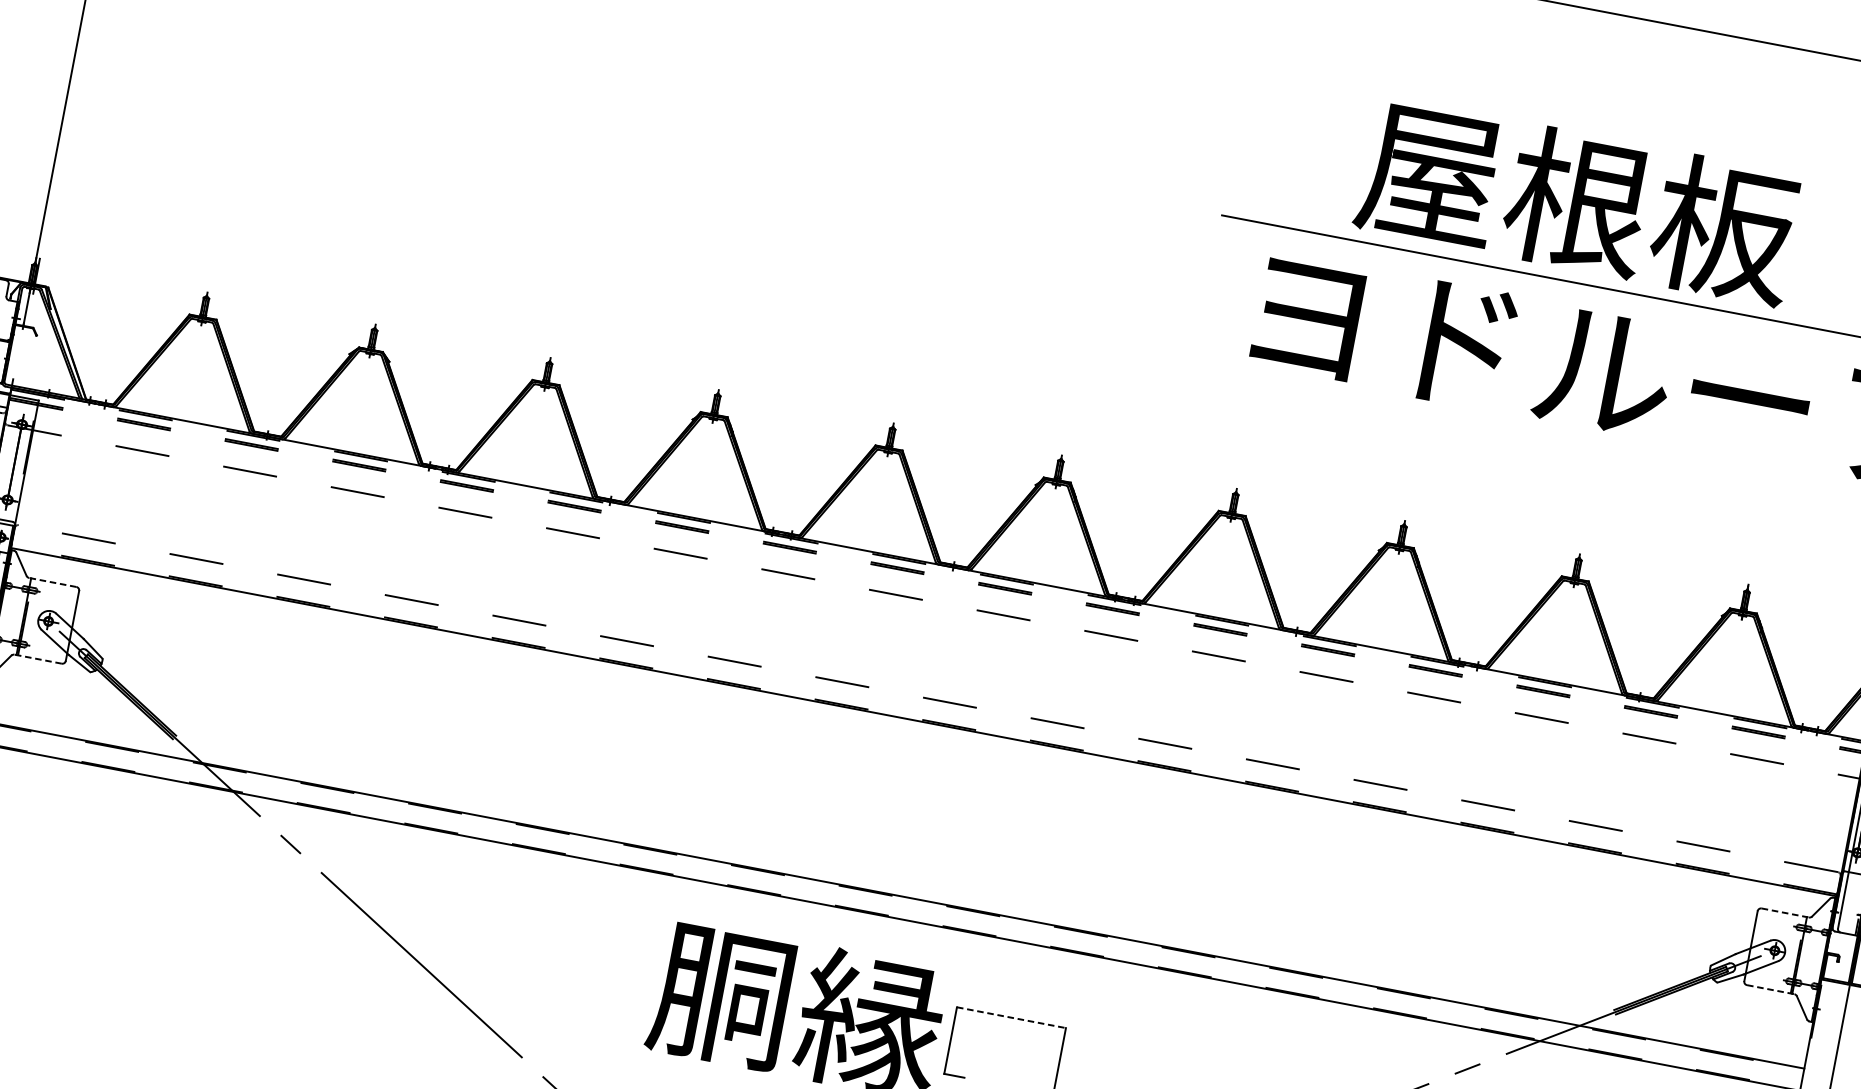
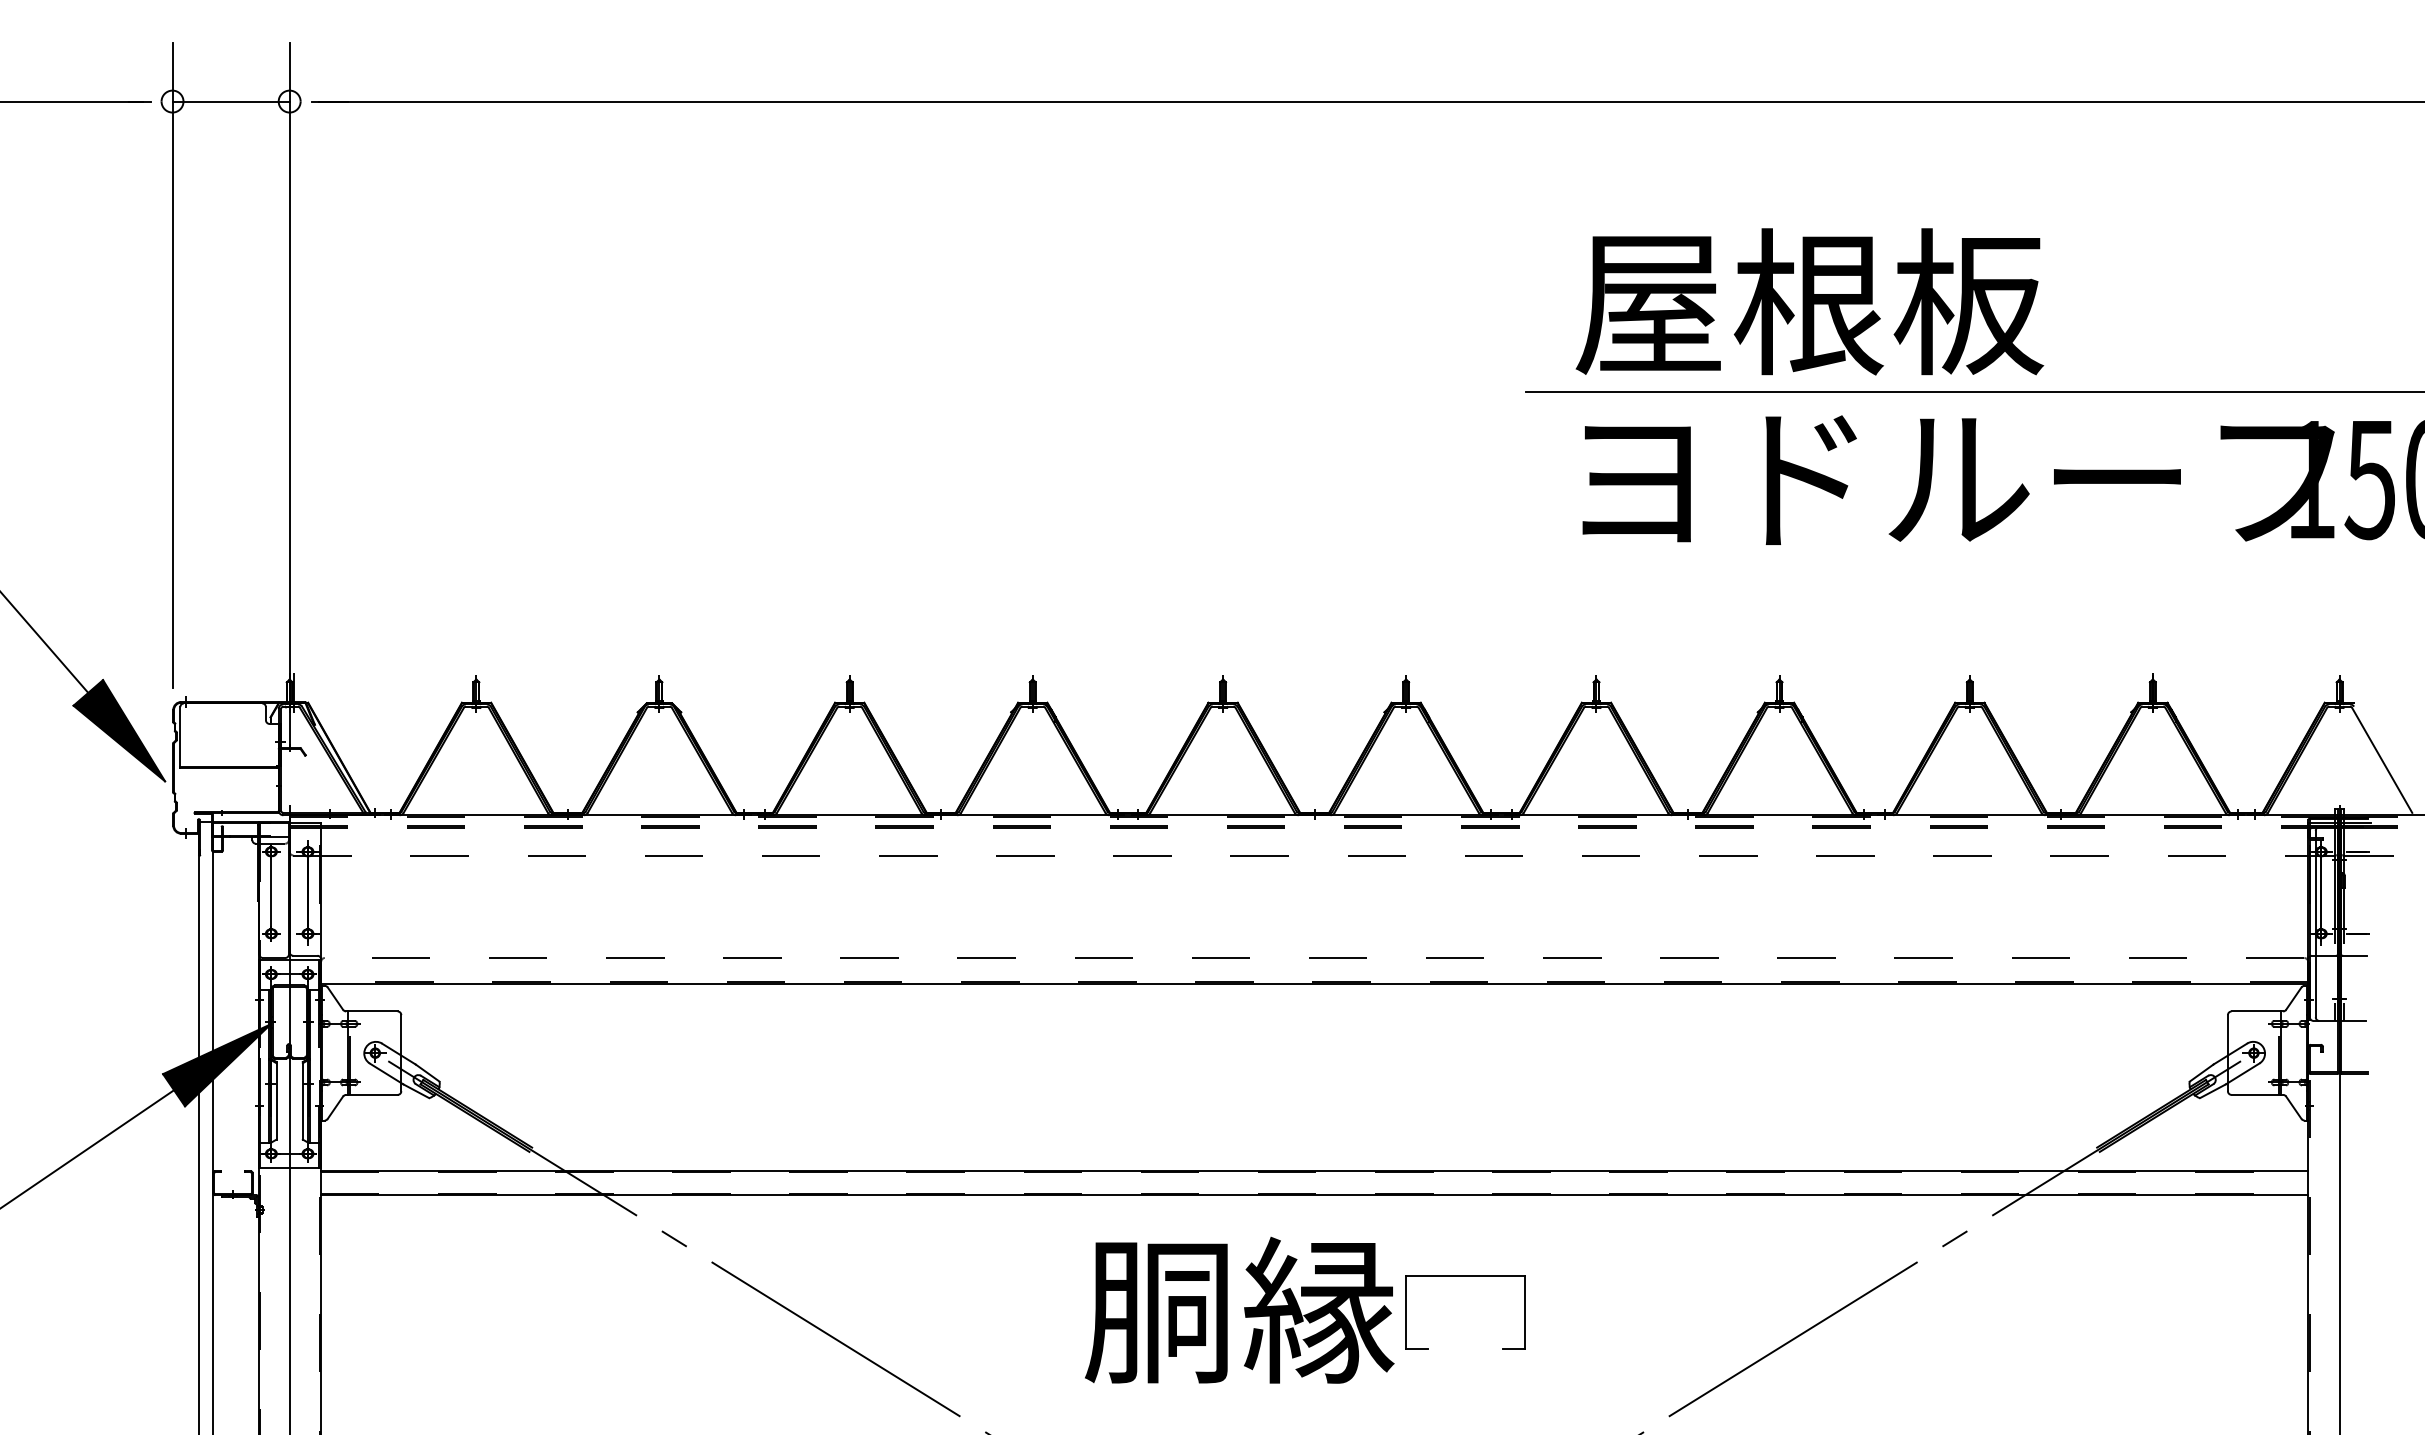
text: (1578, 201) -> (1809, 301), moved
line: (52, 582) -> (371, 1011), dashed -> solid
line: (37, 658) -> (371, 1094), dashed -> solid
line: (1785, 913) -> (2257, 1011), dashed -> solid
line: (1770, 989) -> (2257, 1094), dashed -> solid
line: (1012, 1017) -> (1466, 1276), dashed -> solid

